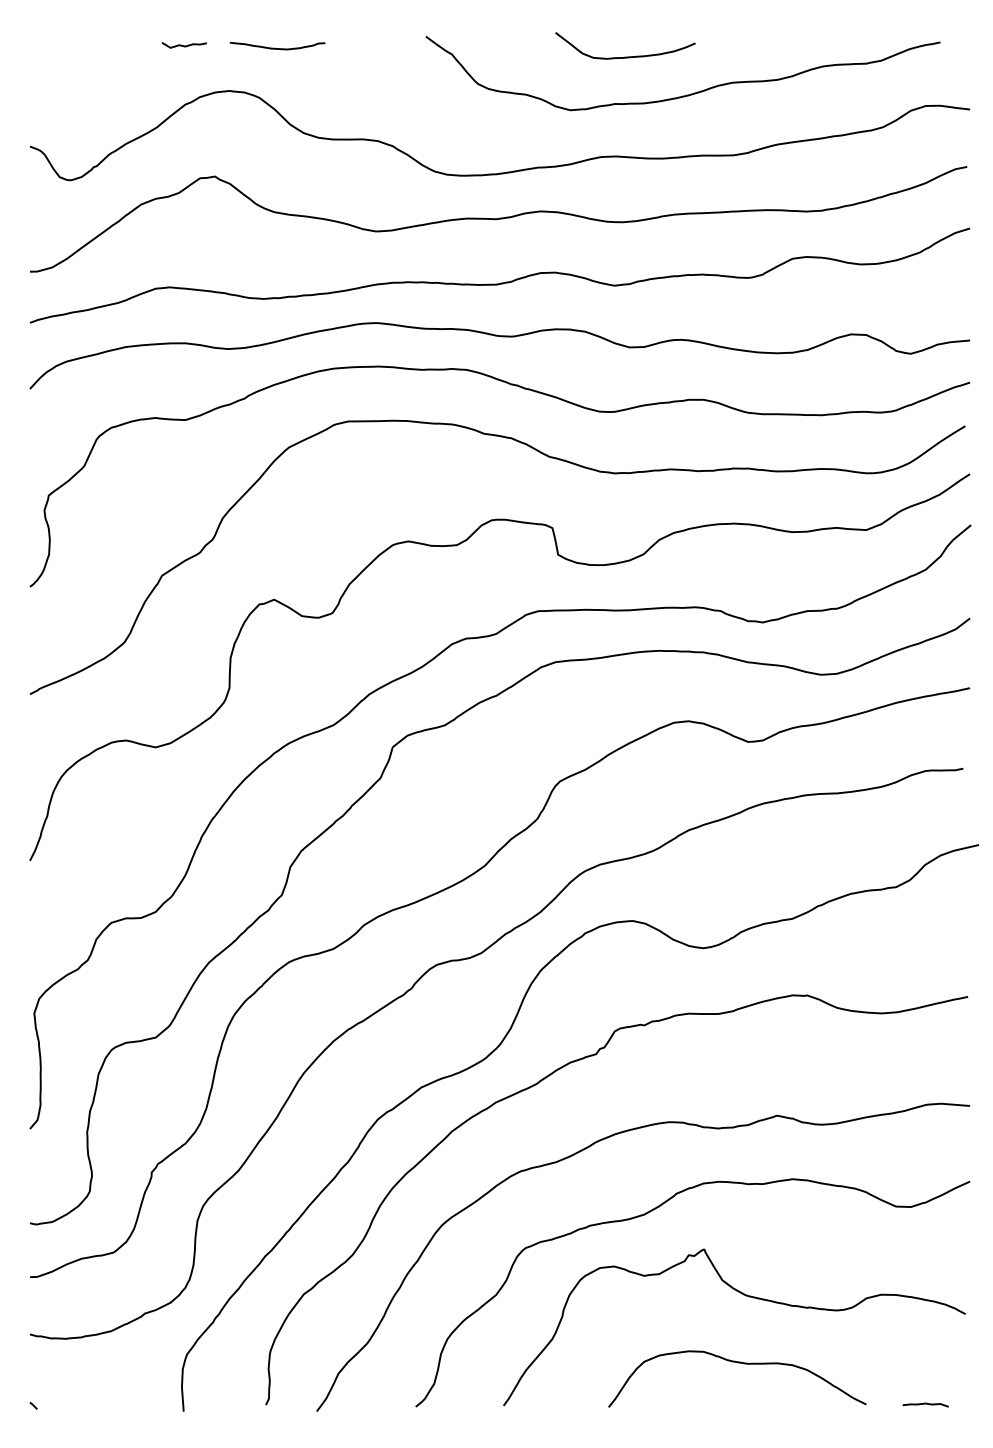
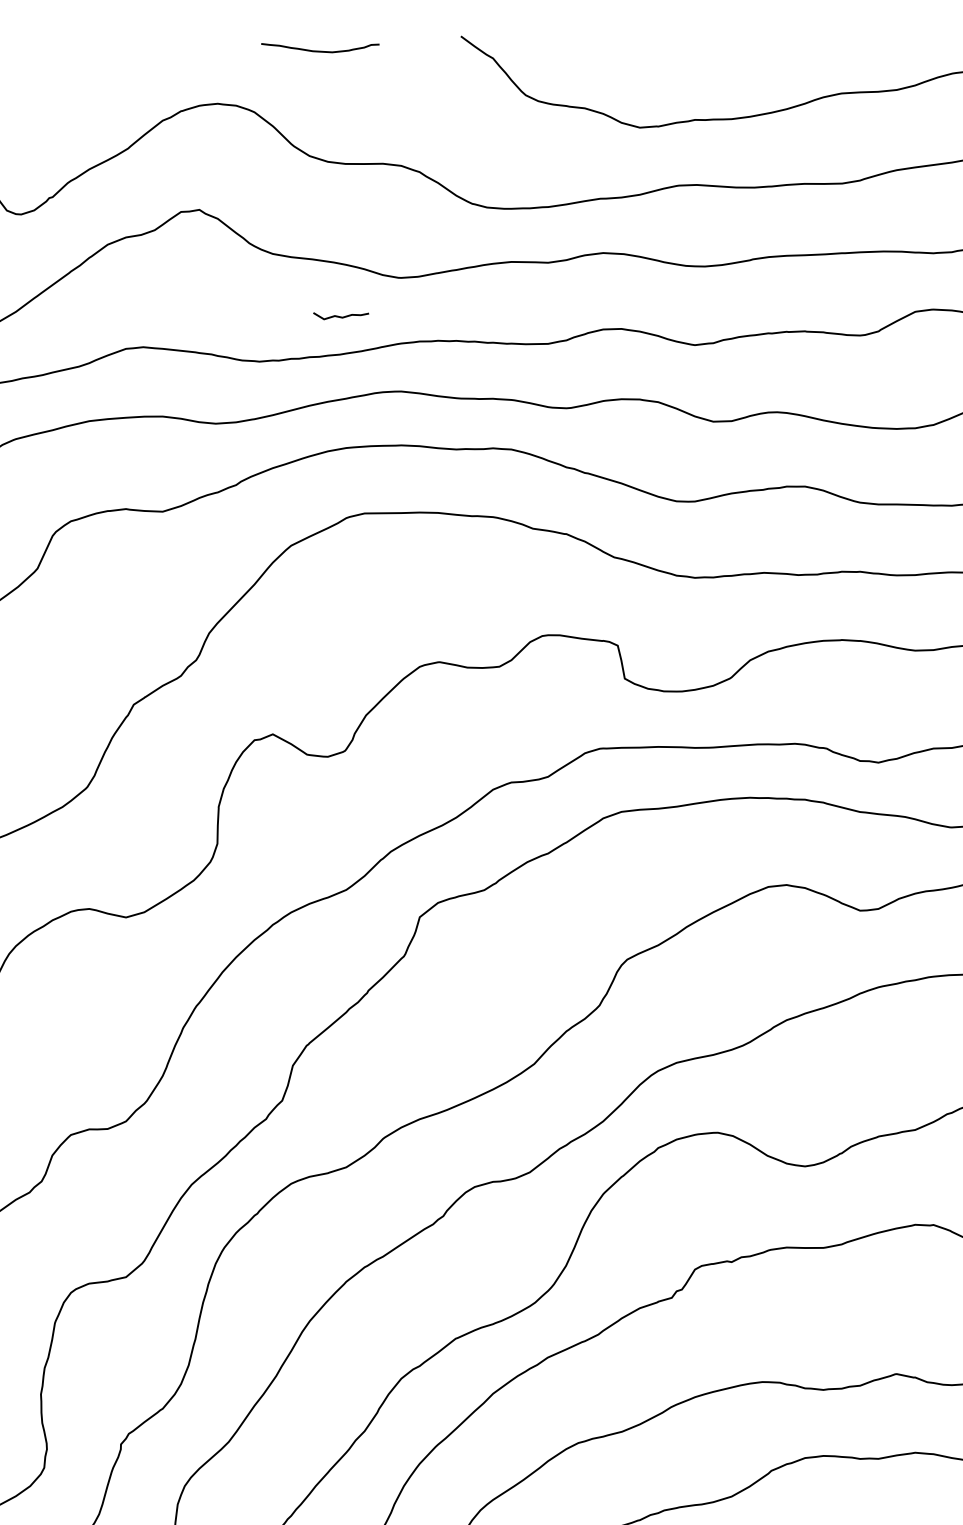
curve: (183, 45) -> (340, 316), moved
curve: (275, 47) -> (317, 49), moved
curve: (625, 56) -> (708, 61), removed

